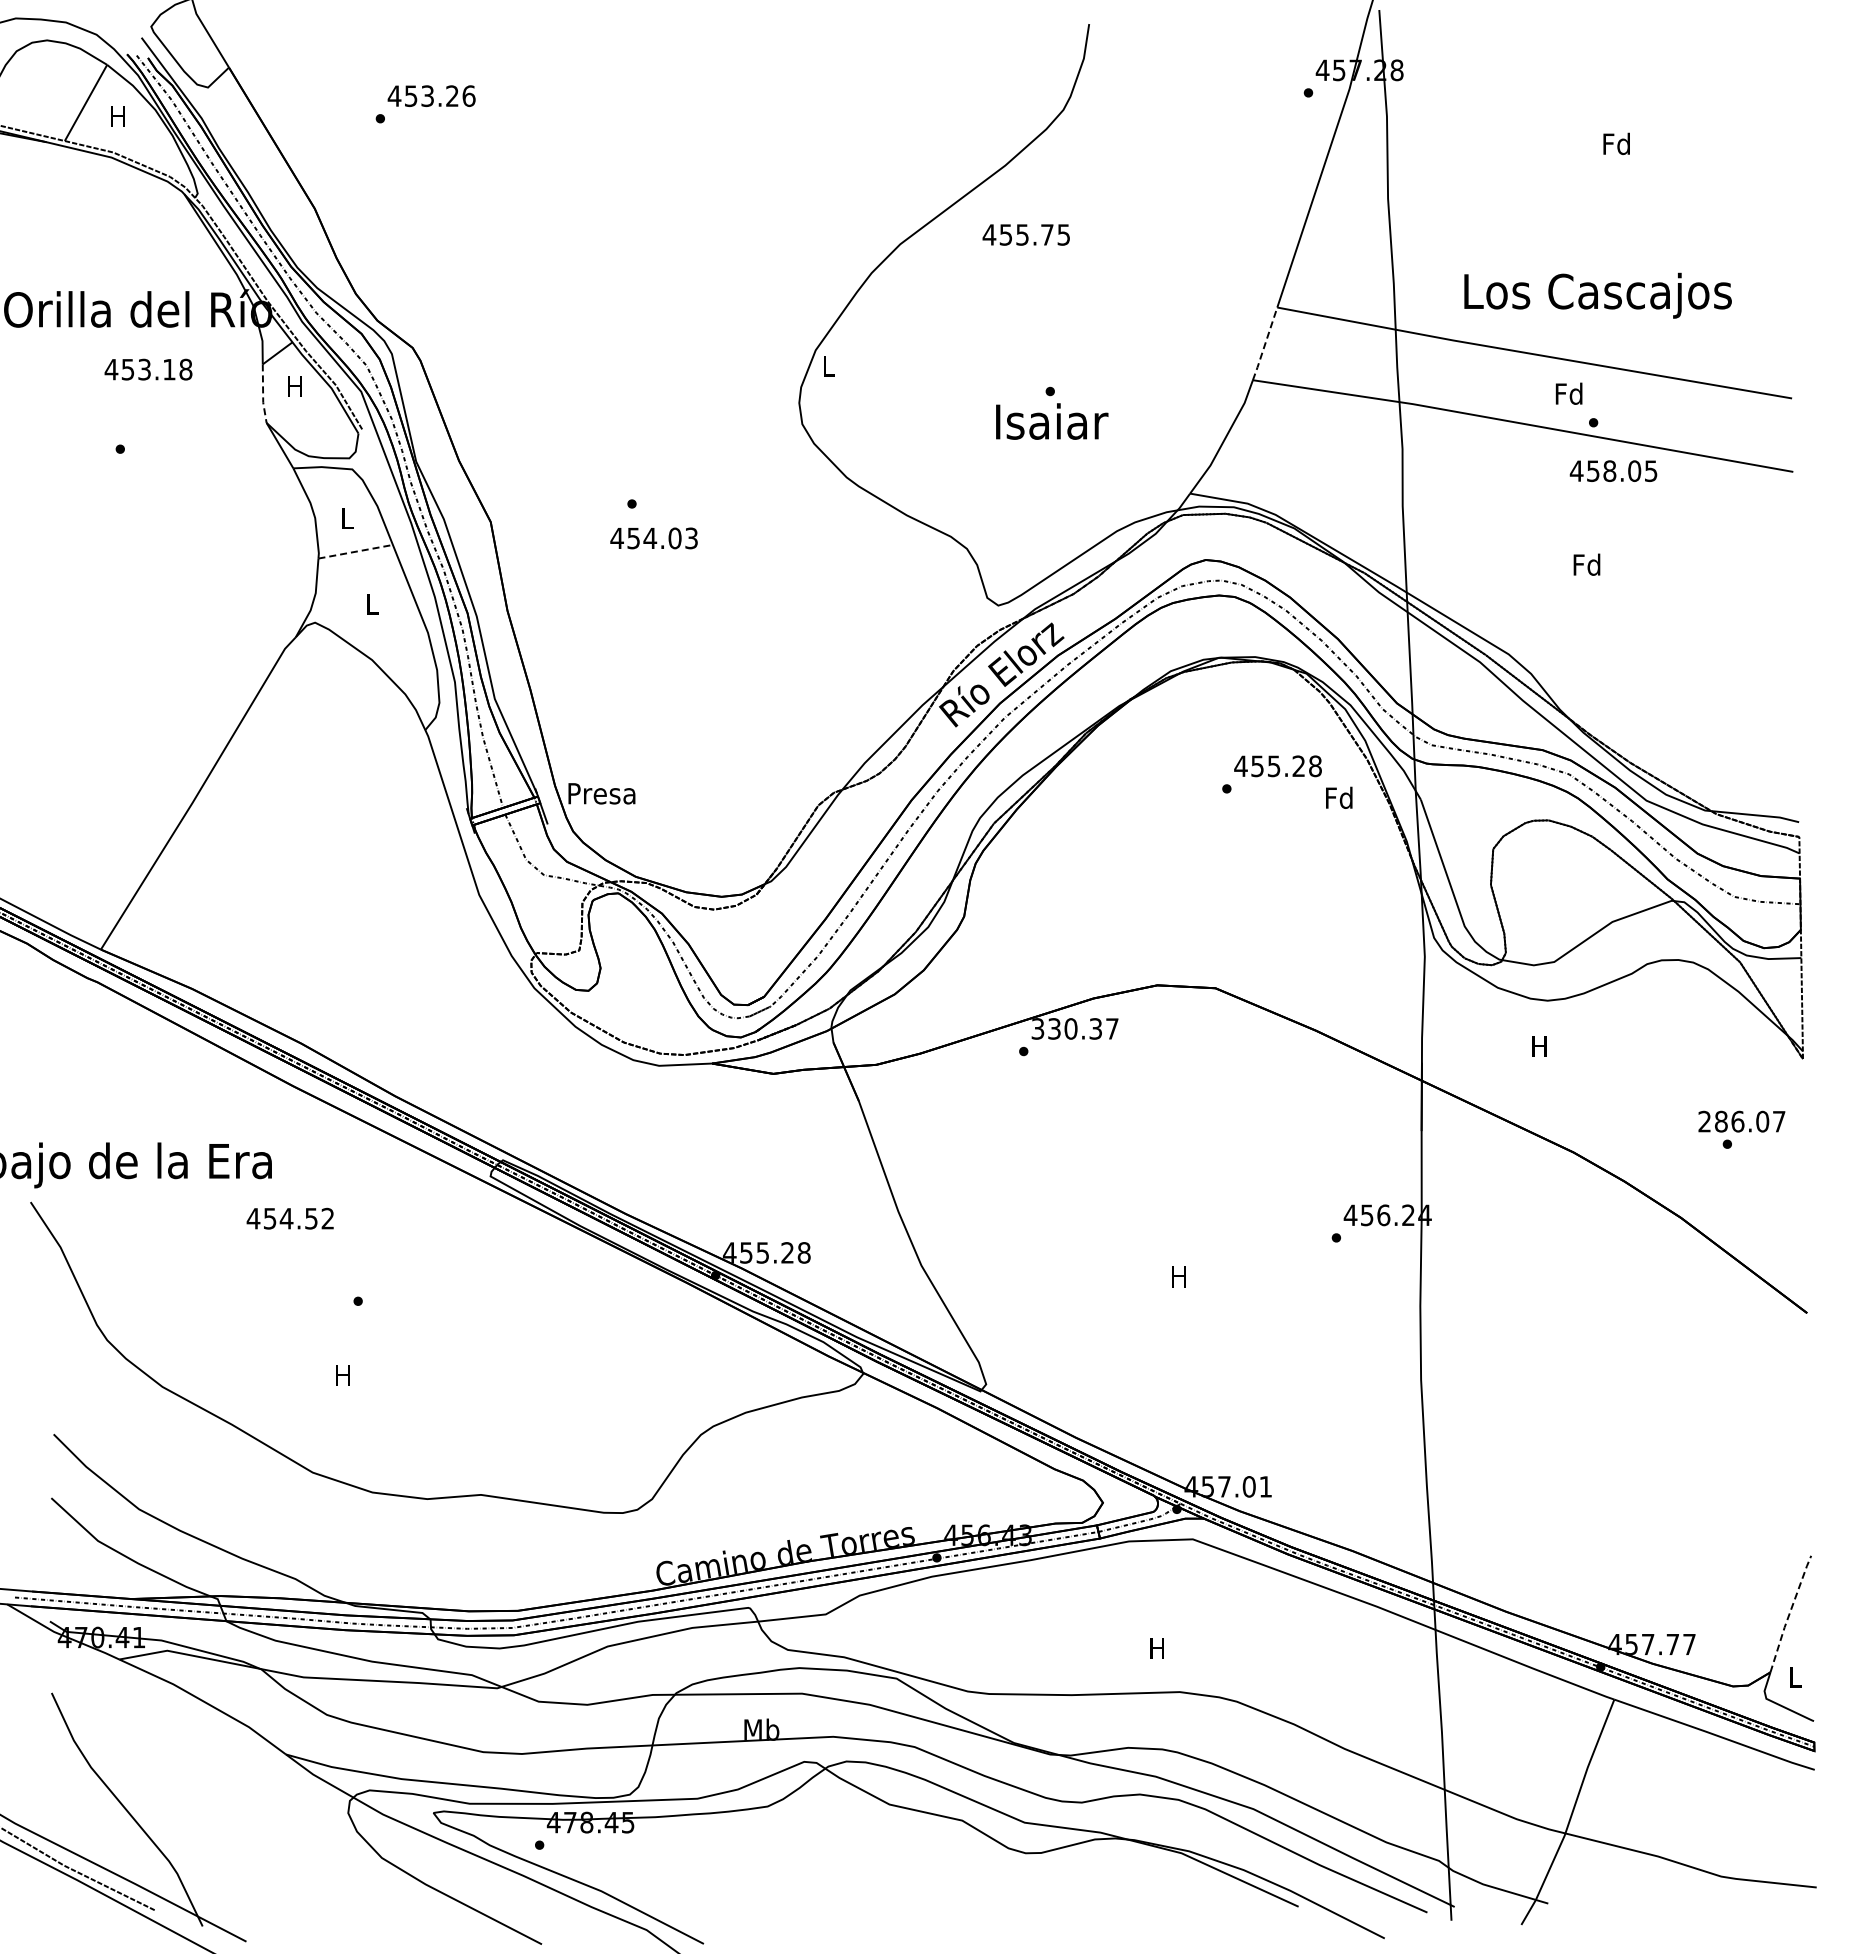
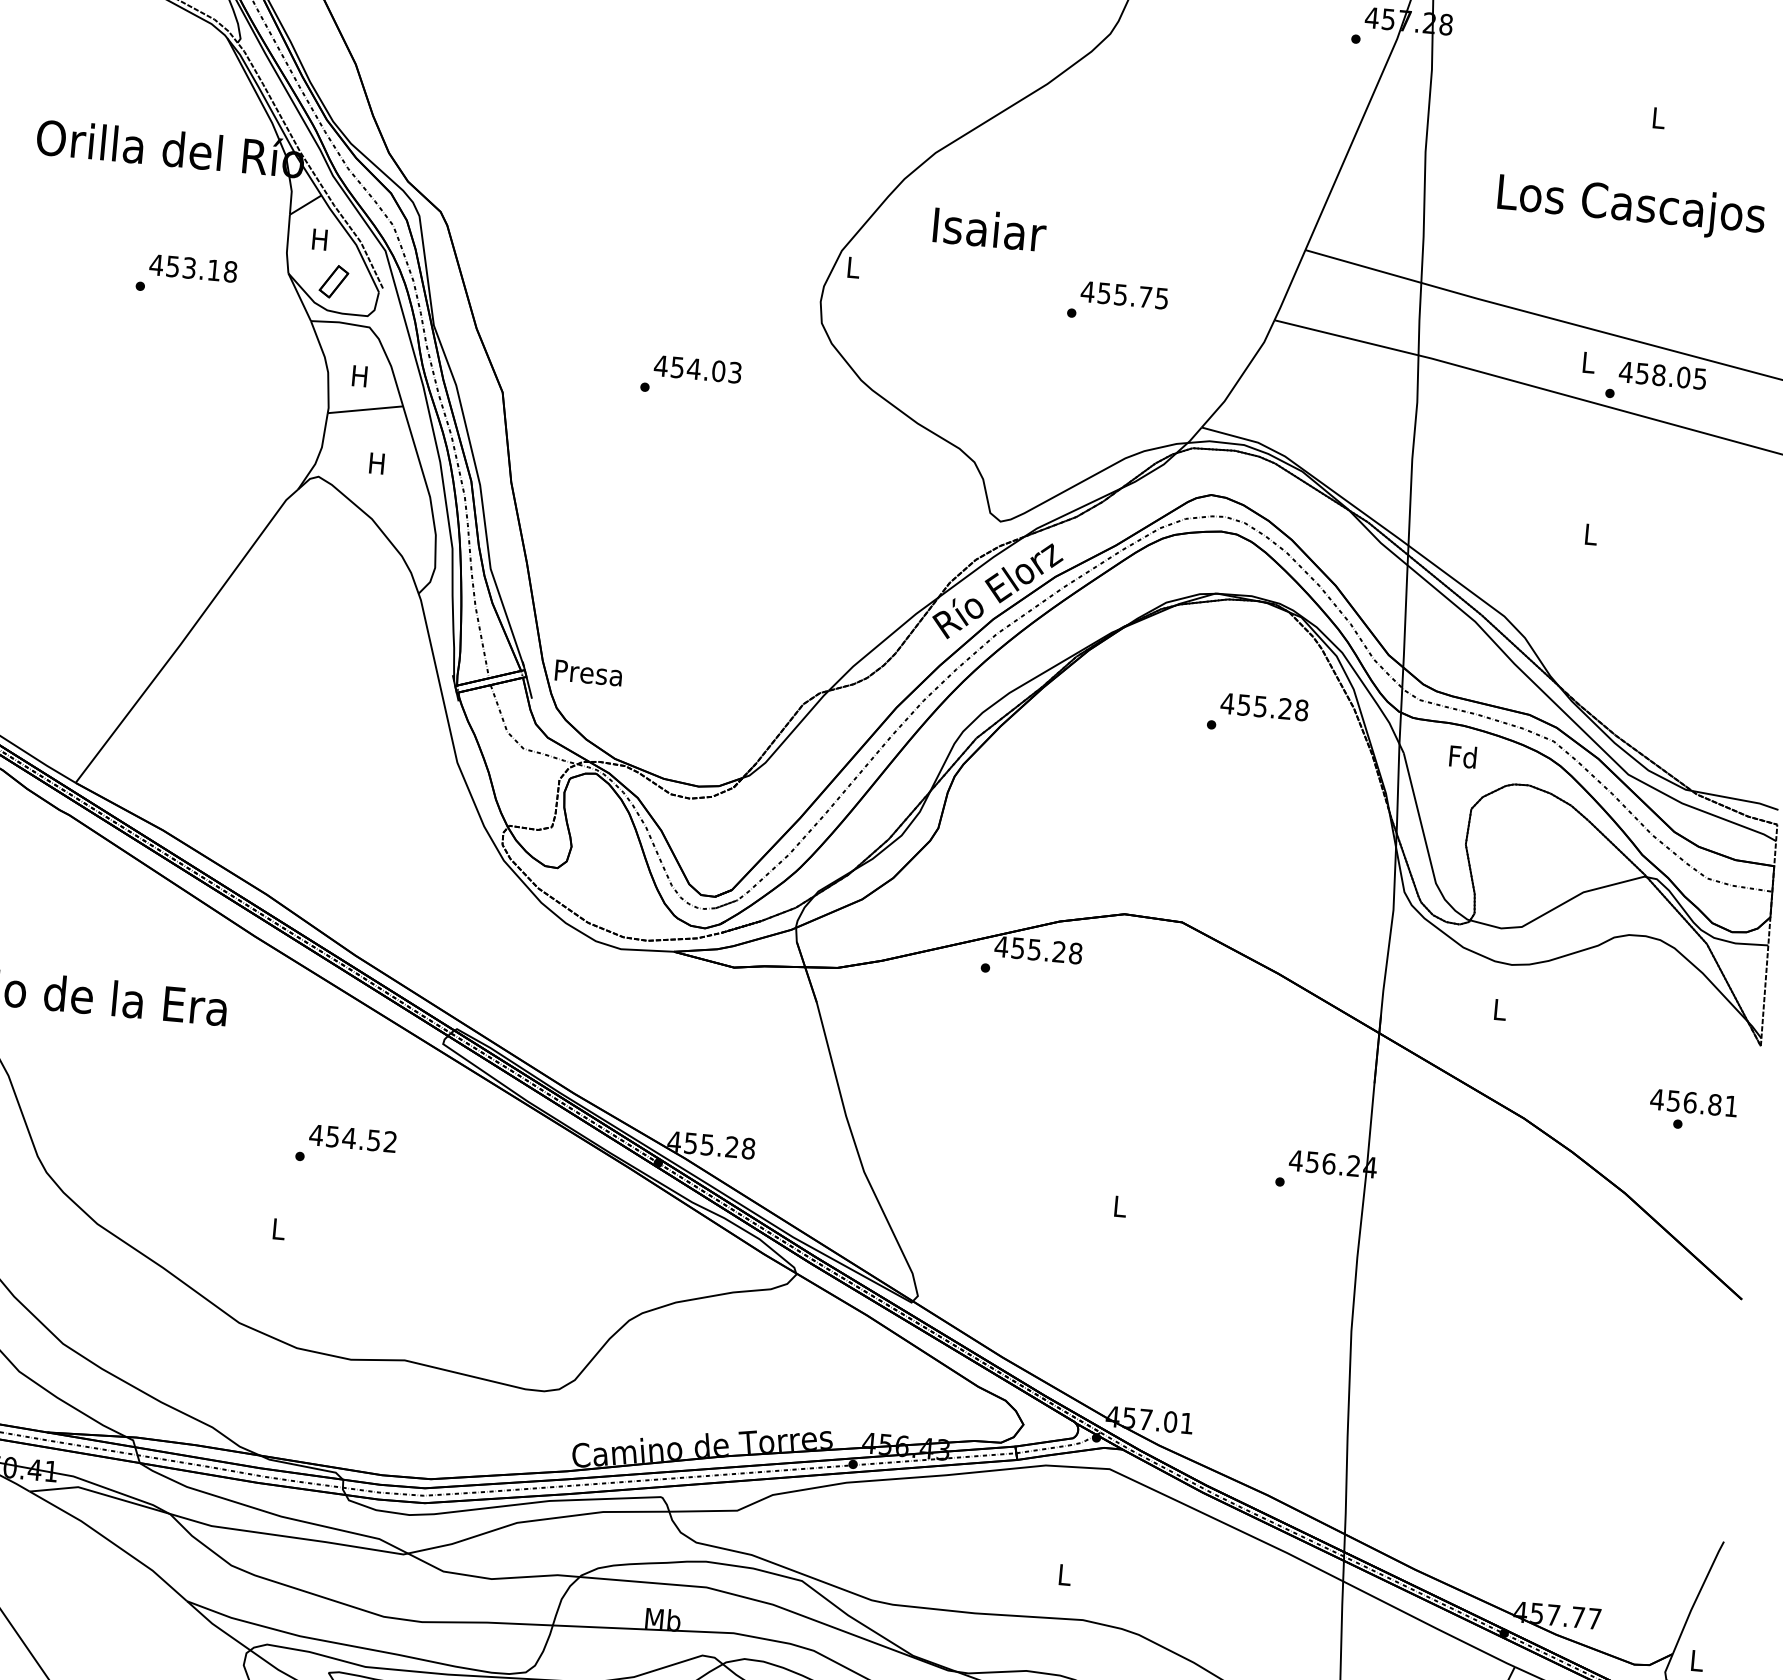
text: (1616, 143) -> (1658, 117), Fd -> L
text: (1025, 234) -> (1123, 294), moved
text: (1597, 295) -> (1630, 207), moved
line: (1265, 344) -> (1290, 285), dashed -> solid
text: (148, 369) -> (193, 268), moved
text: (1568, 393) -> (1587, 362), Fd -> L
line: (263, 394) -> (287, 244), dashed -> solid
text: (1052, 421) -> (990, 229), moved
part: (312, 427) -> (333, 282), added
text: (1613, 470) -> (1662, 374), moved
text: (346, 518) -> (359, 375), L -> H
text: (653, 538) -> (697, 369), moved
line: (355, 551) -> (365, 409), dashed -> solid
text: (1586, 564) -> (1590, 534), Fd -> L
text: (371, 604) -> (376, 463), L -> H
text: (1339, 797) -> (1463, 756), moved
text: (1074, 1028) -> (1038, 949), 330.37 -> 455.28
text: (1539, 1046) -> (1499, 1009), H -> L
text: (1741, 1121) -> (1693, 1102), 286.07 -> 456.81
text: (289, 1218) -> (352, 1138), moved
text: (1178, 1276) -> (1119, 1206), H -> L
text: (342, 1375) -> (277, 1228), H -> L
line: (1789, 1613) -> (1697, 1597), dashed -> solid
text: (1156, 1648) -> (1063, 1574), H -> L

